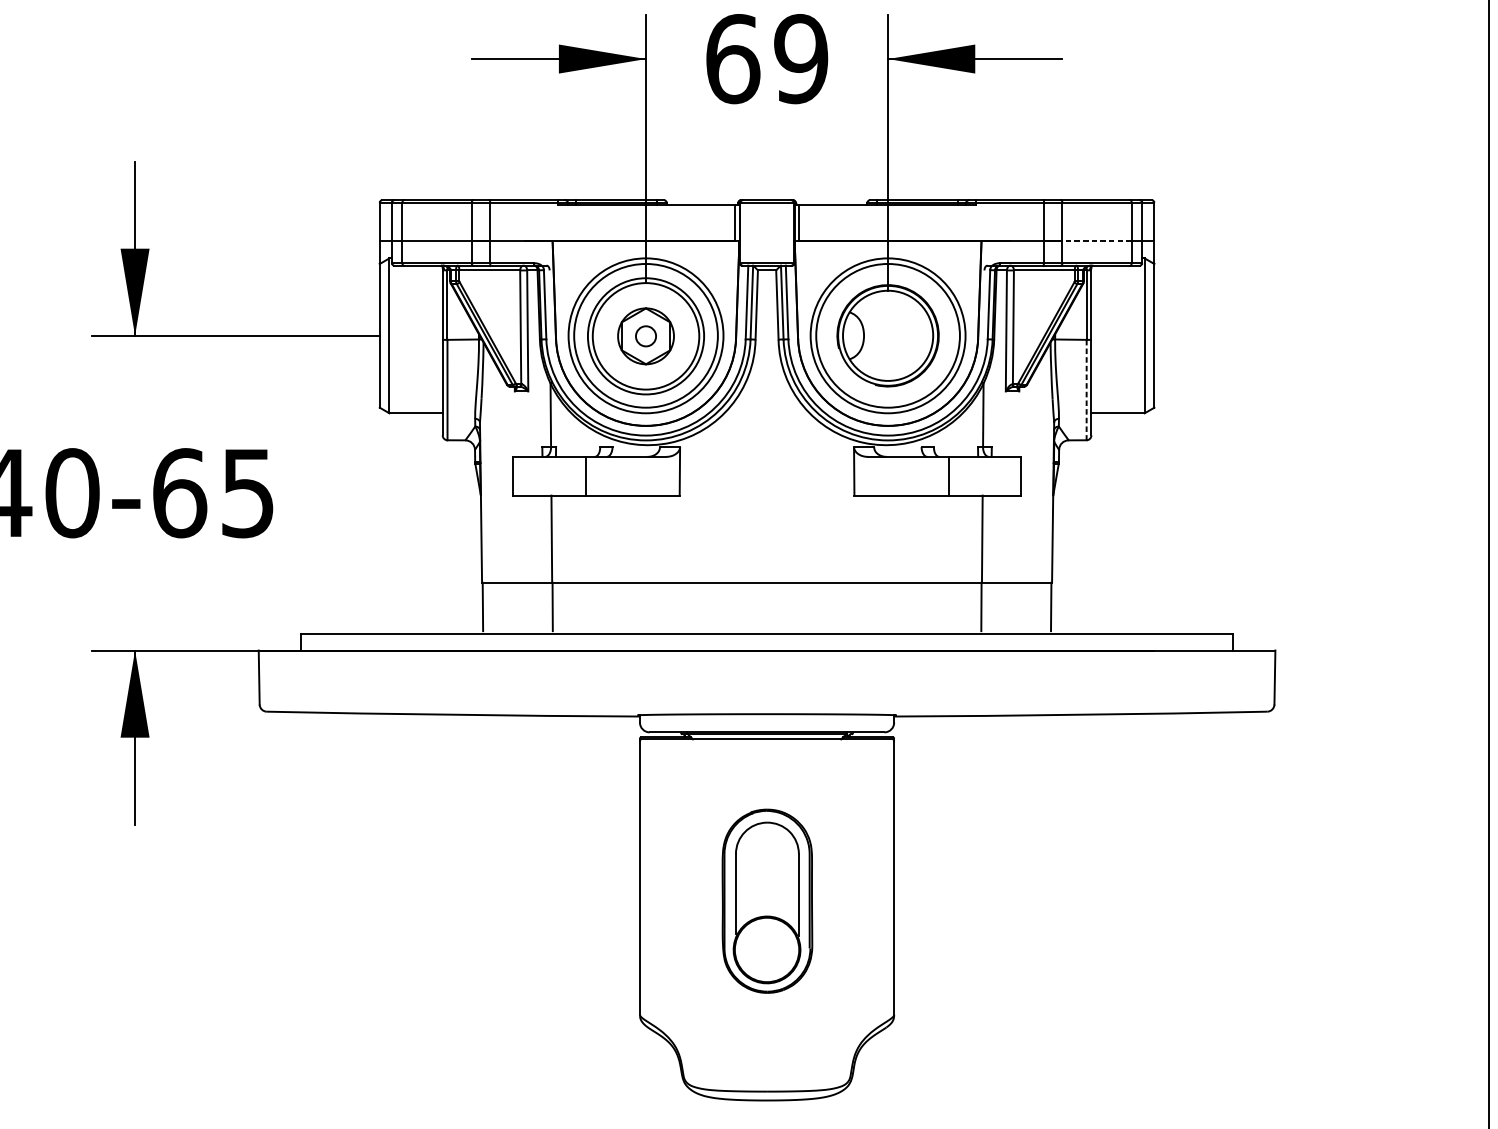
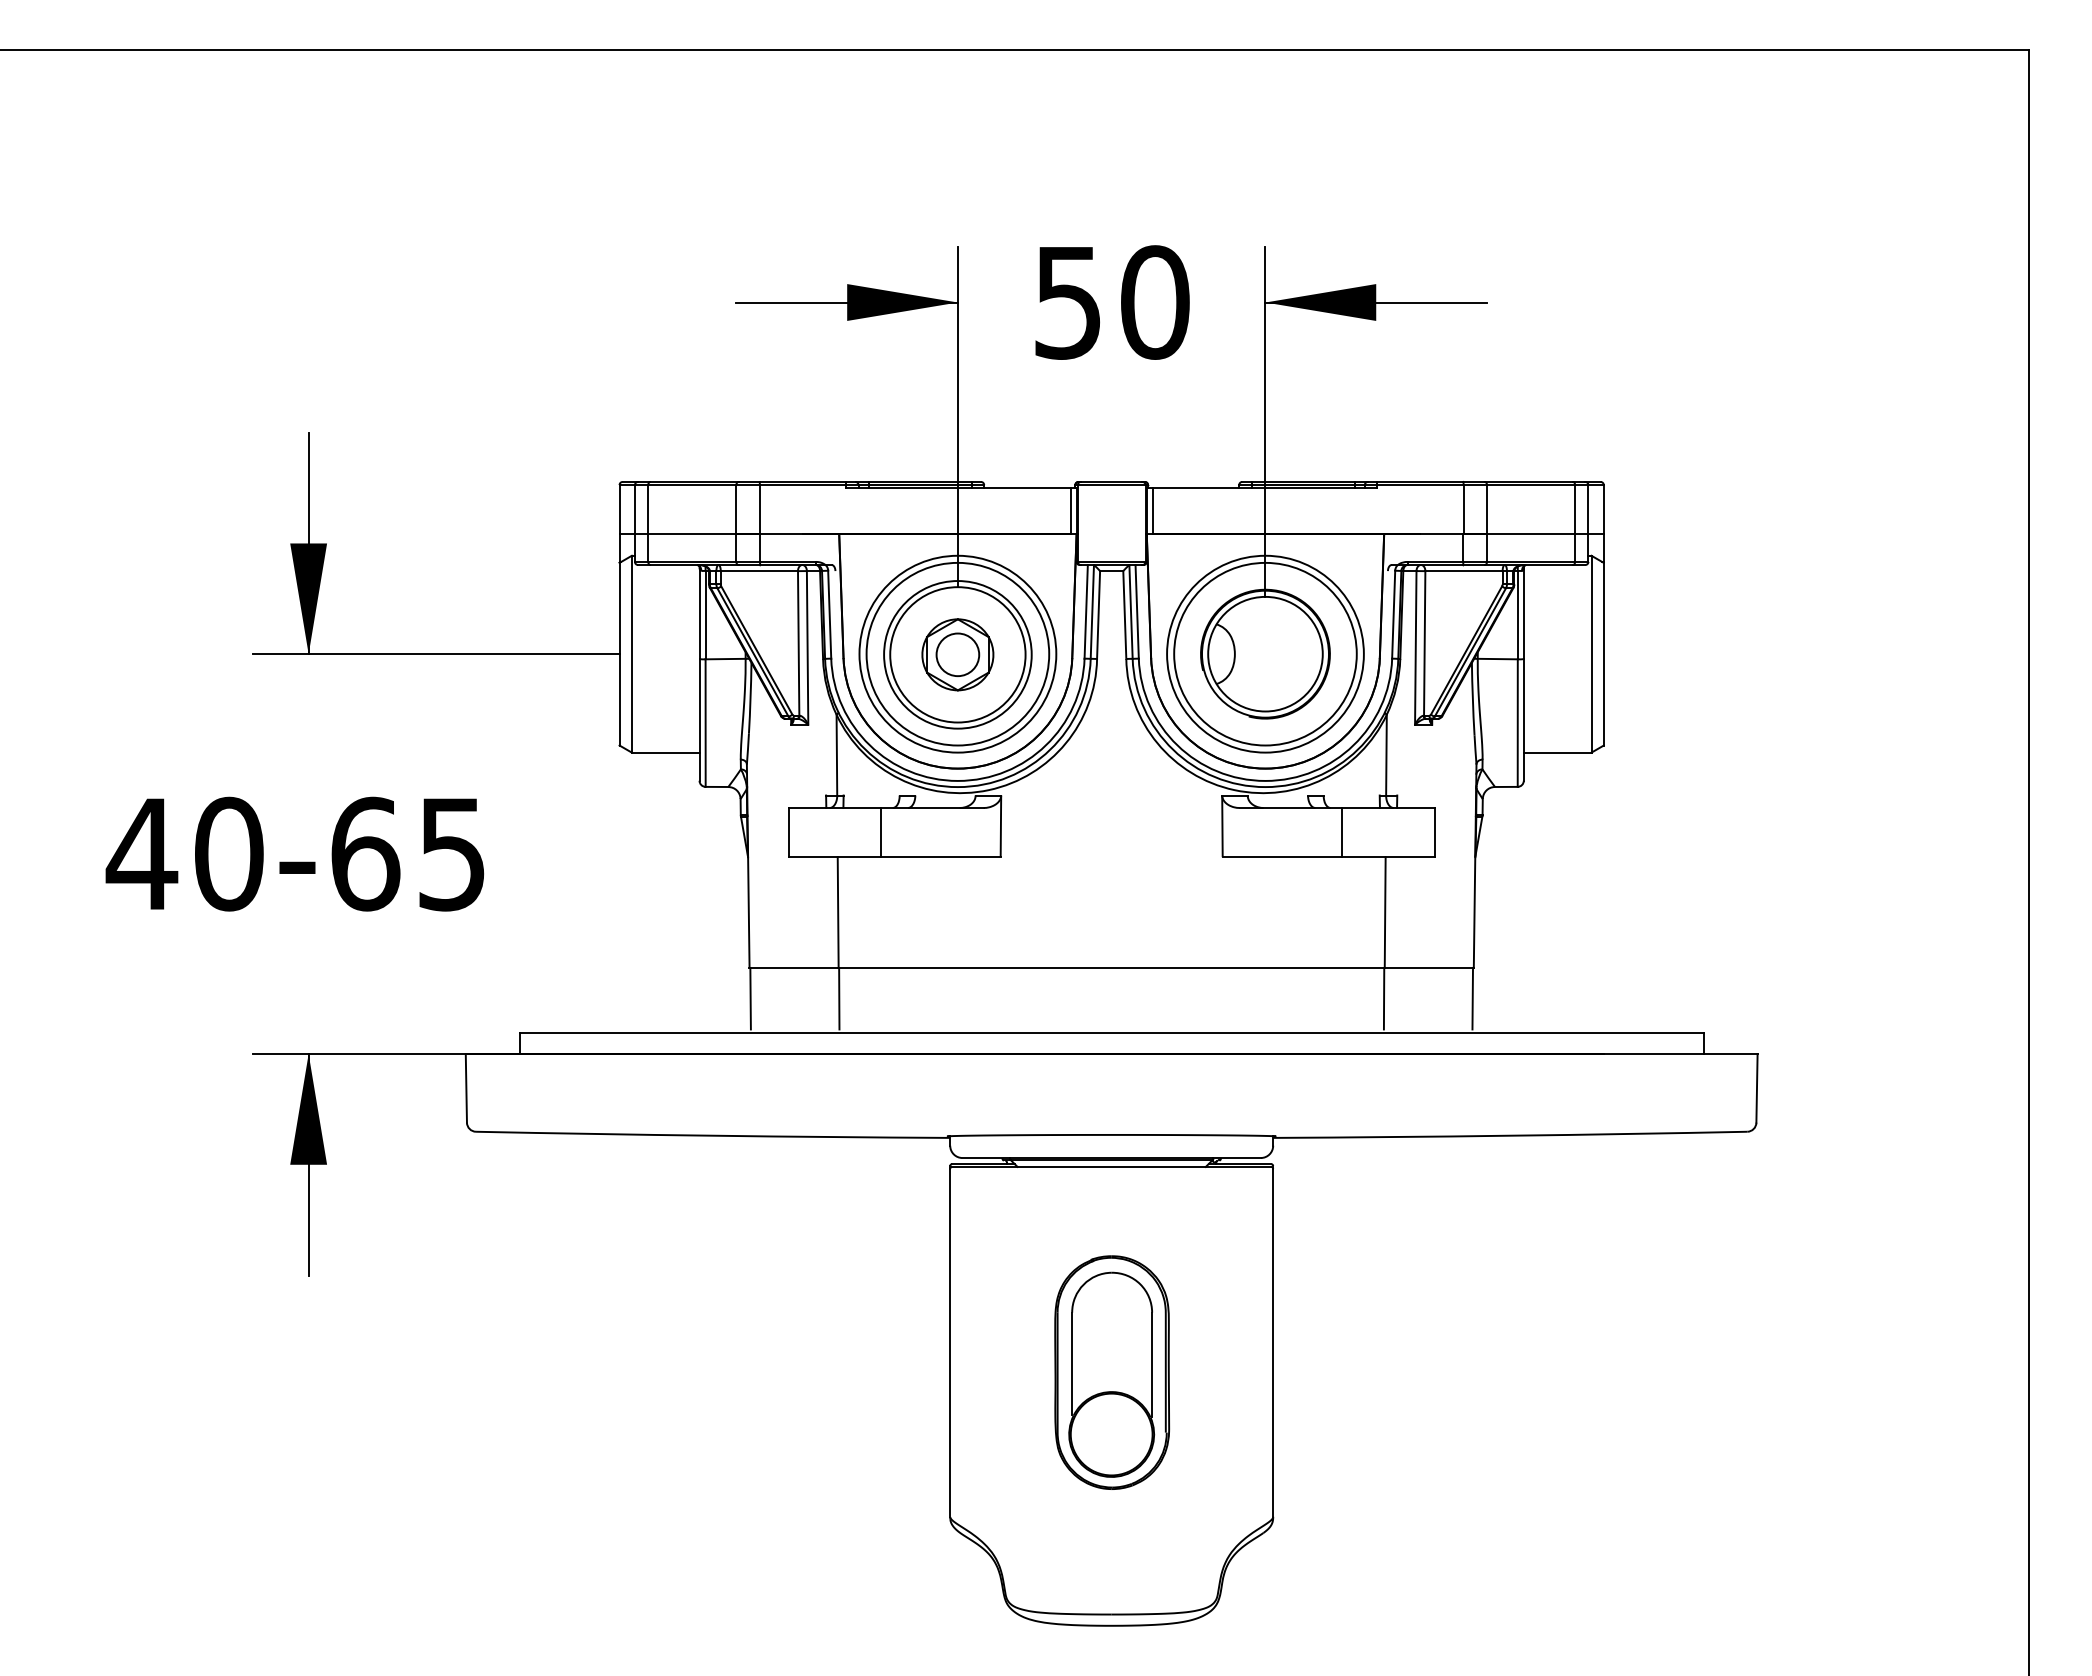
text: (766, 59) -> (1111, 302), 69 -> 50
line: (1096, 241) -> (1530, 534), dashed -> solid
circle: (645, 336) -> (957, 654), size x1.67
line: (1086, 390) -> (1517, 723), dashed -> solid

